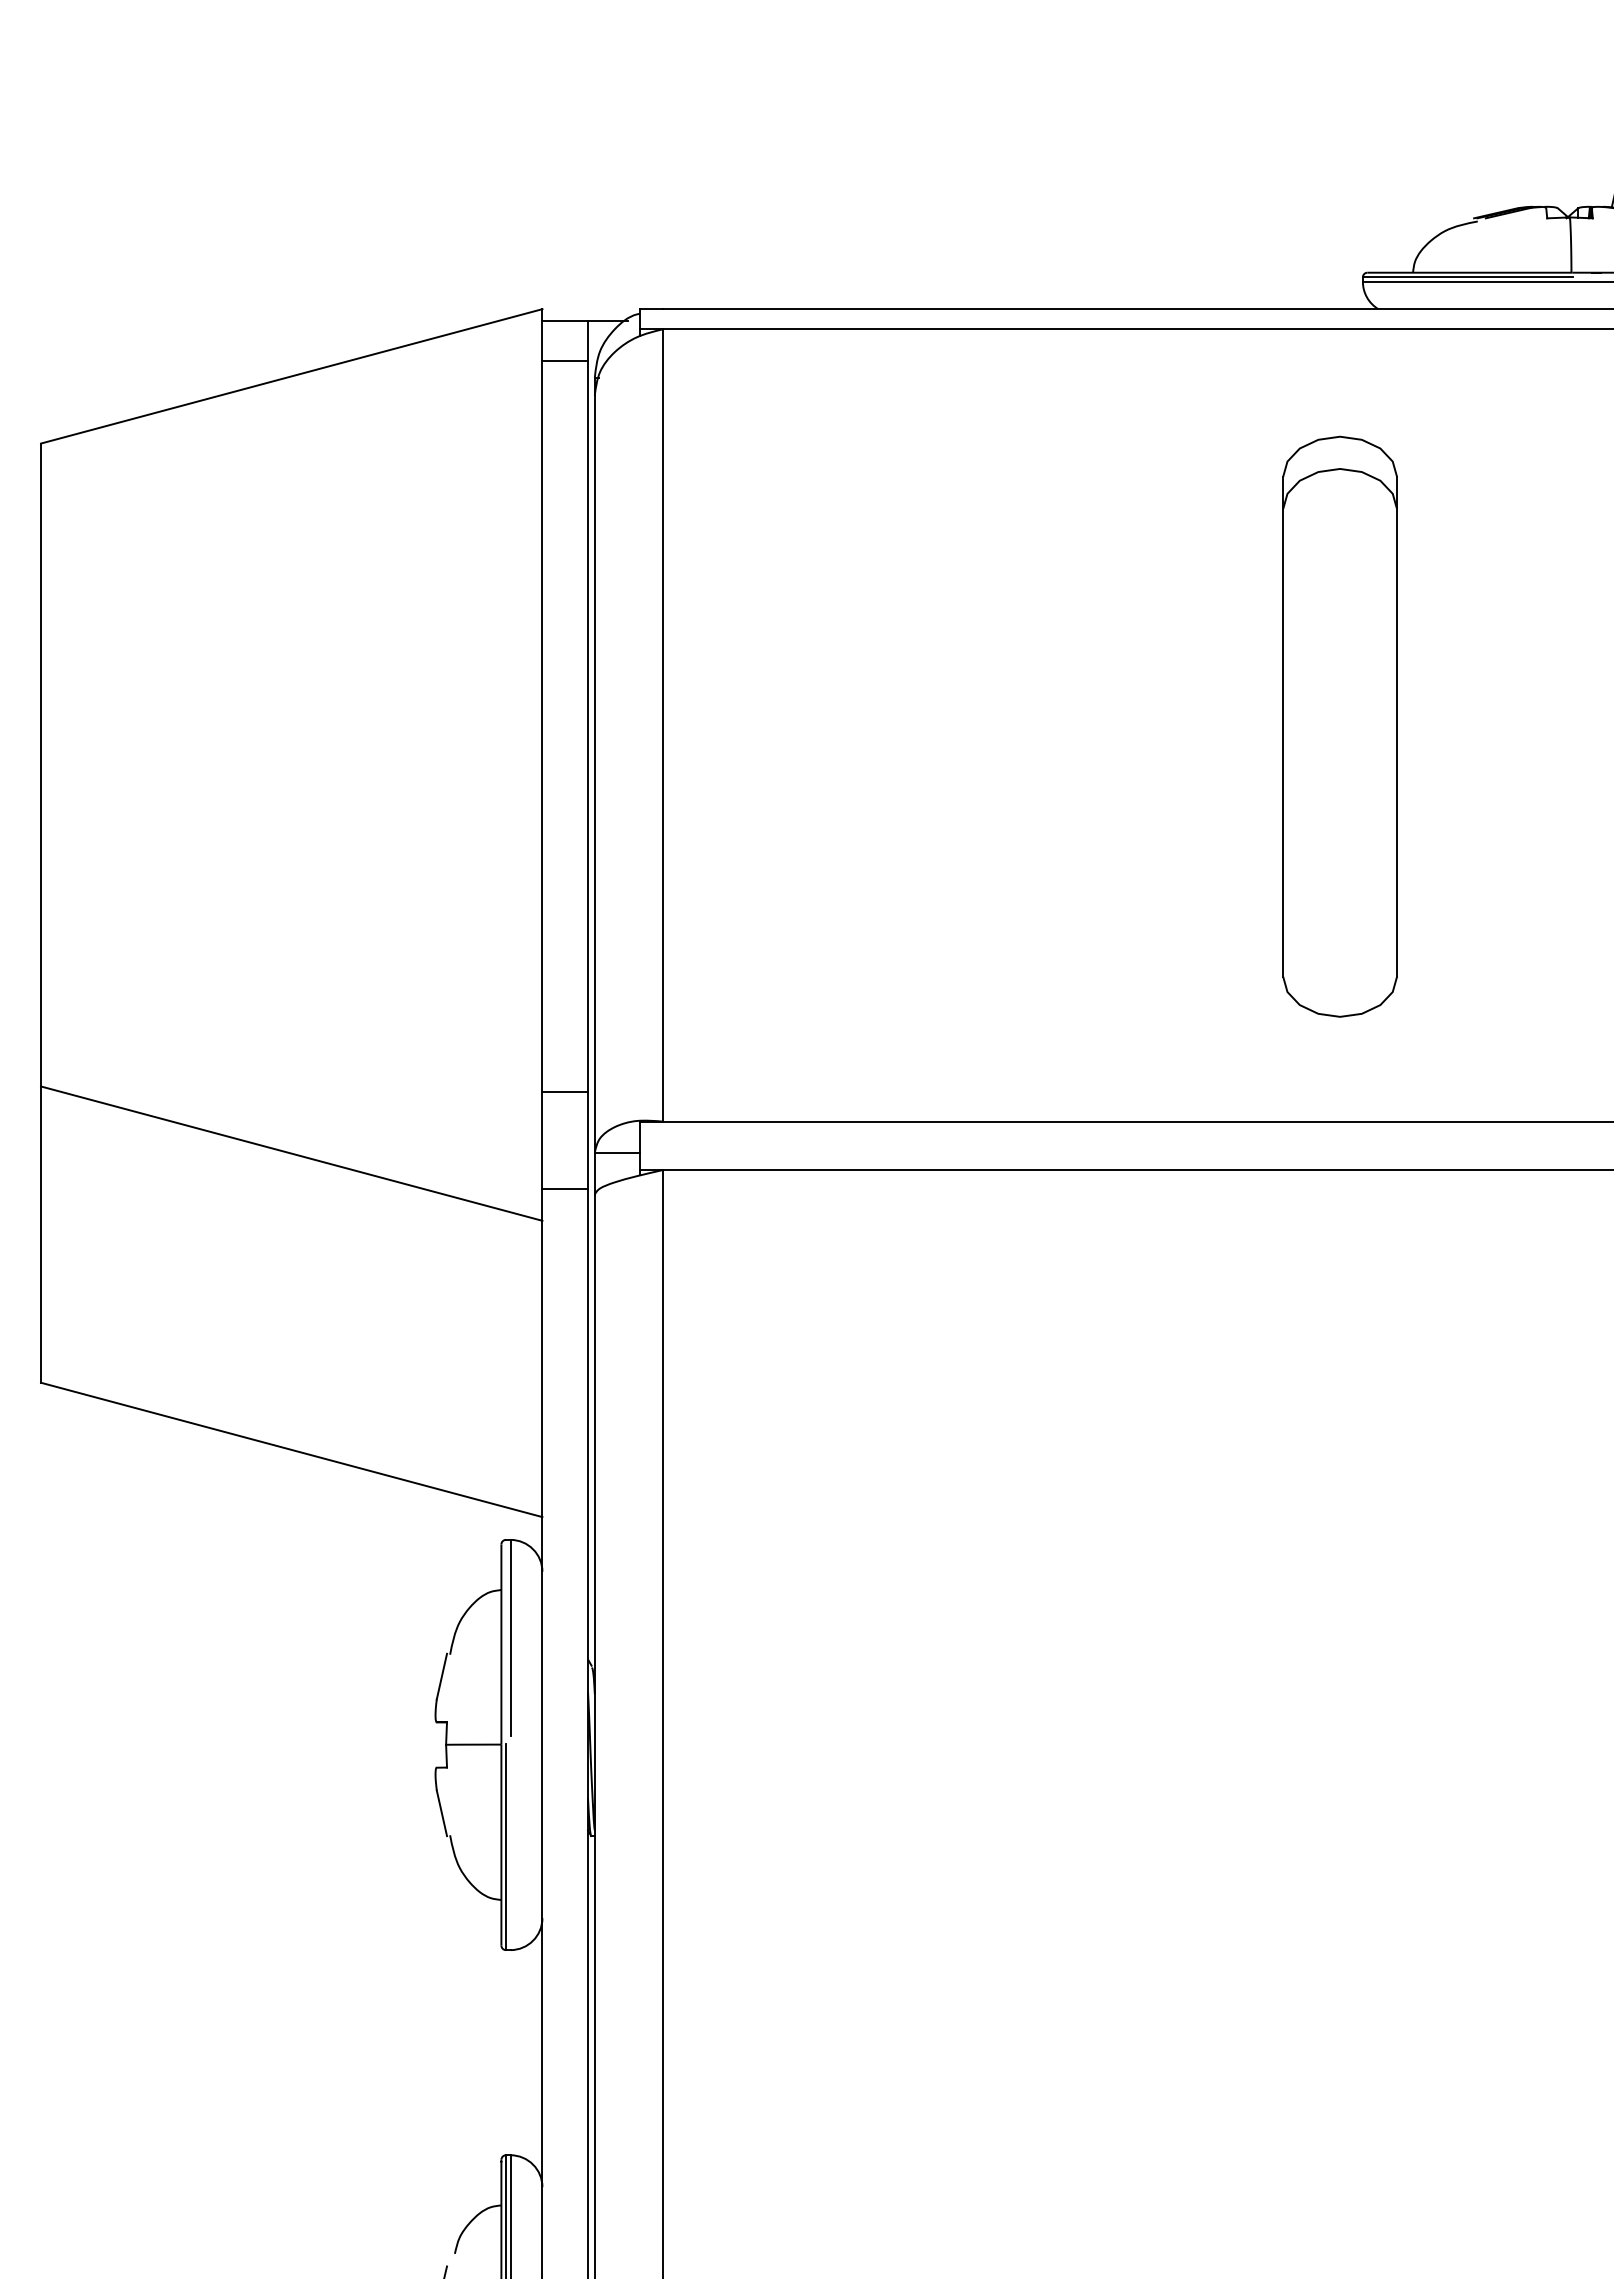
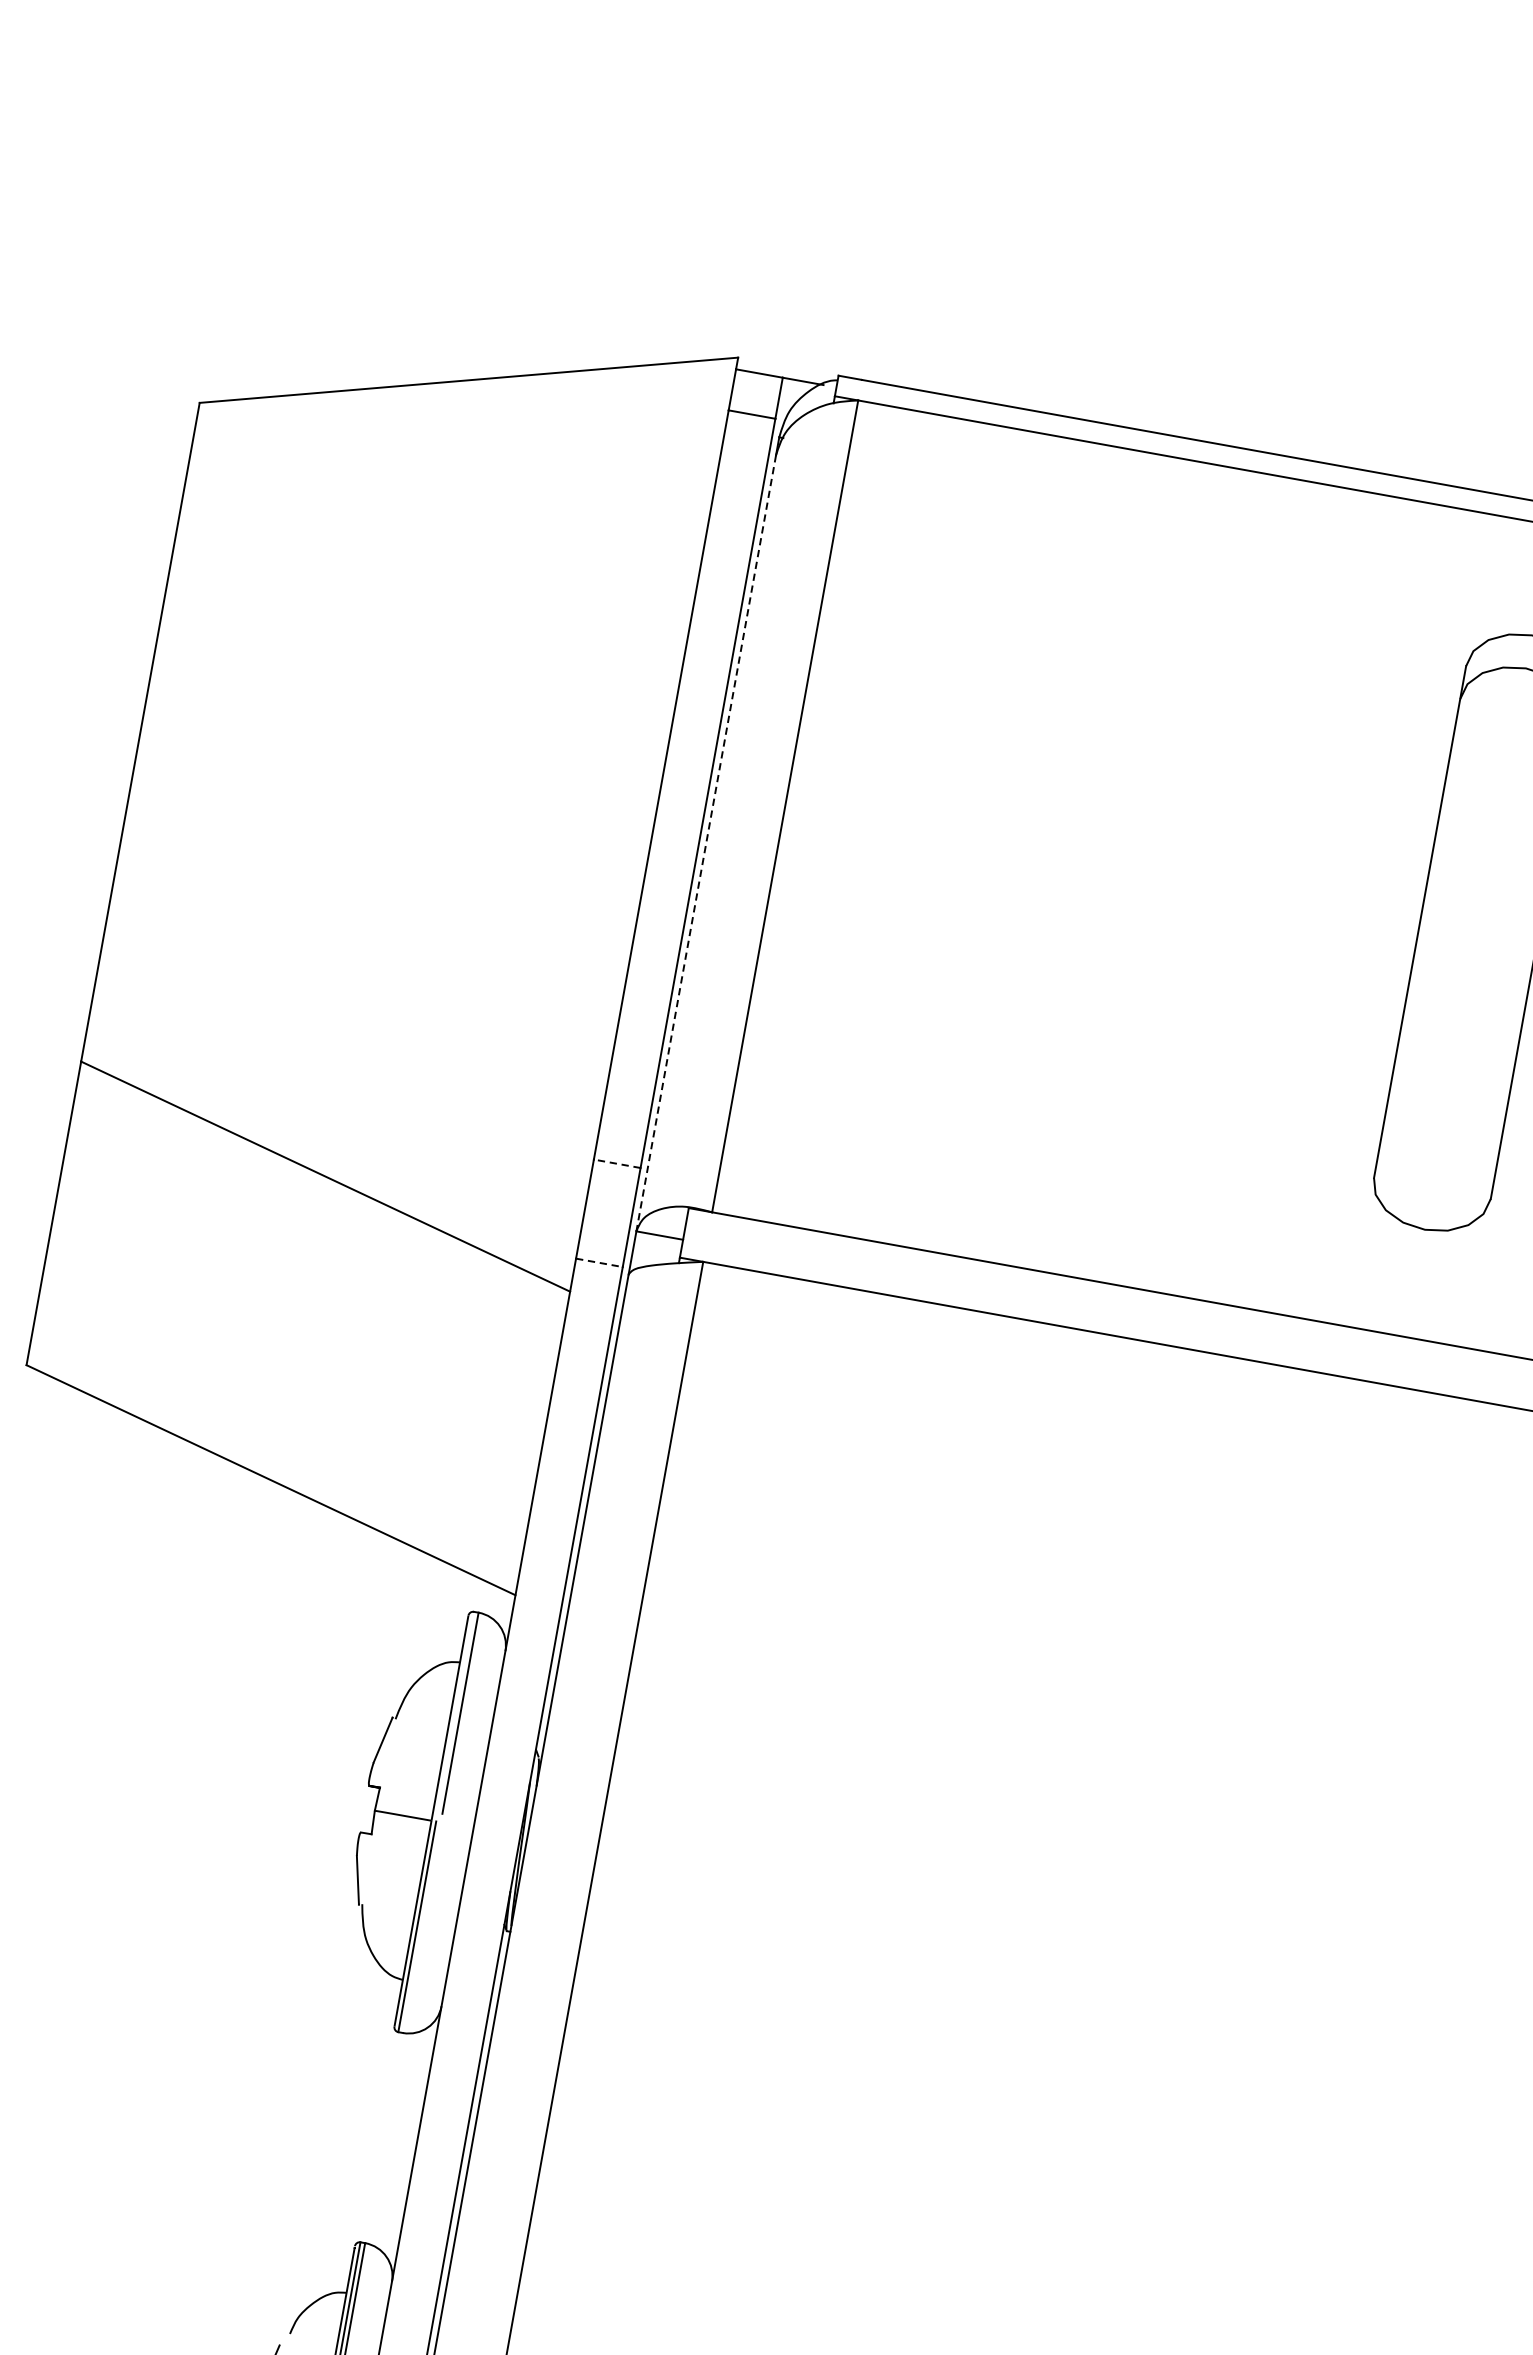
line: (594, 773) -> (705, 842), solid -> dashed
line: (565, 1091) -> (617, 1163), solid -> dashed
line: (565, 1188) -> (599, 1262), solid -> dashed

